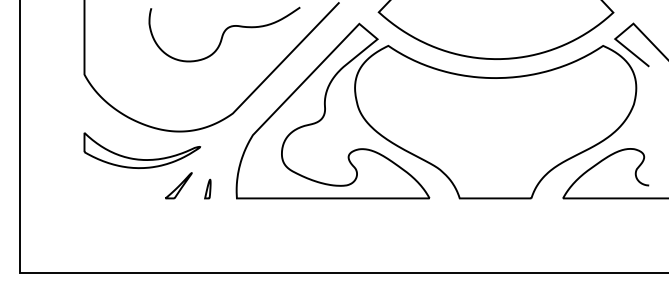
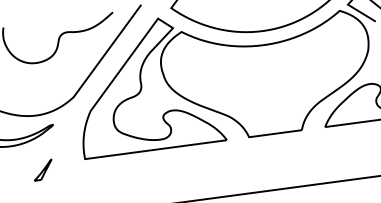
part: (178, 185) -> (42, 170), moved
part: (207, 188) -> (62, 154), removed

